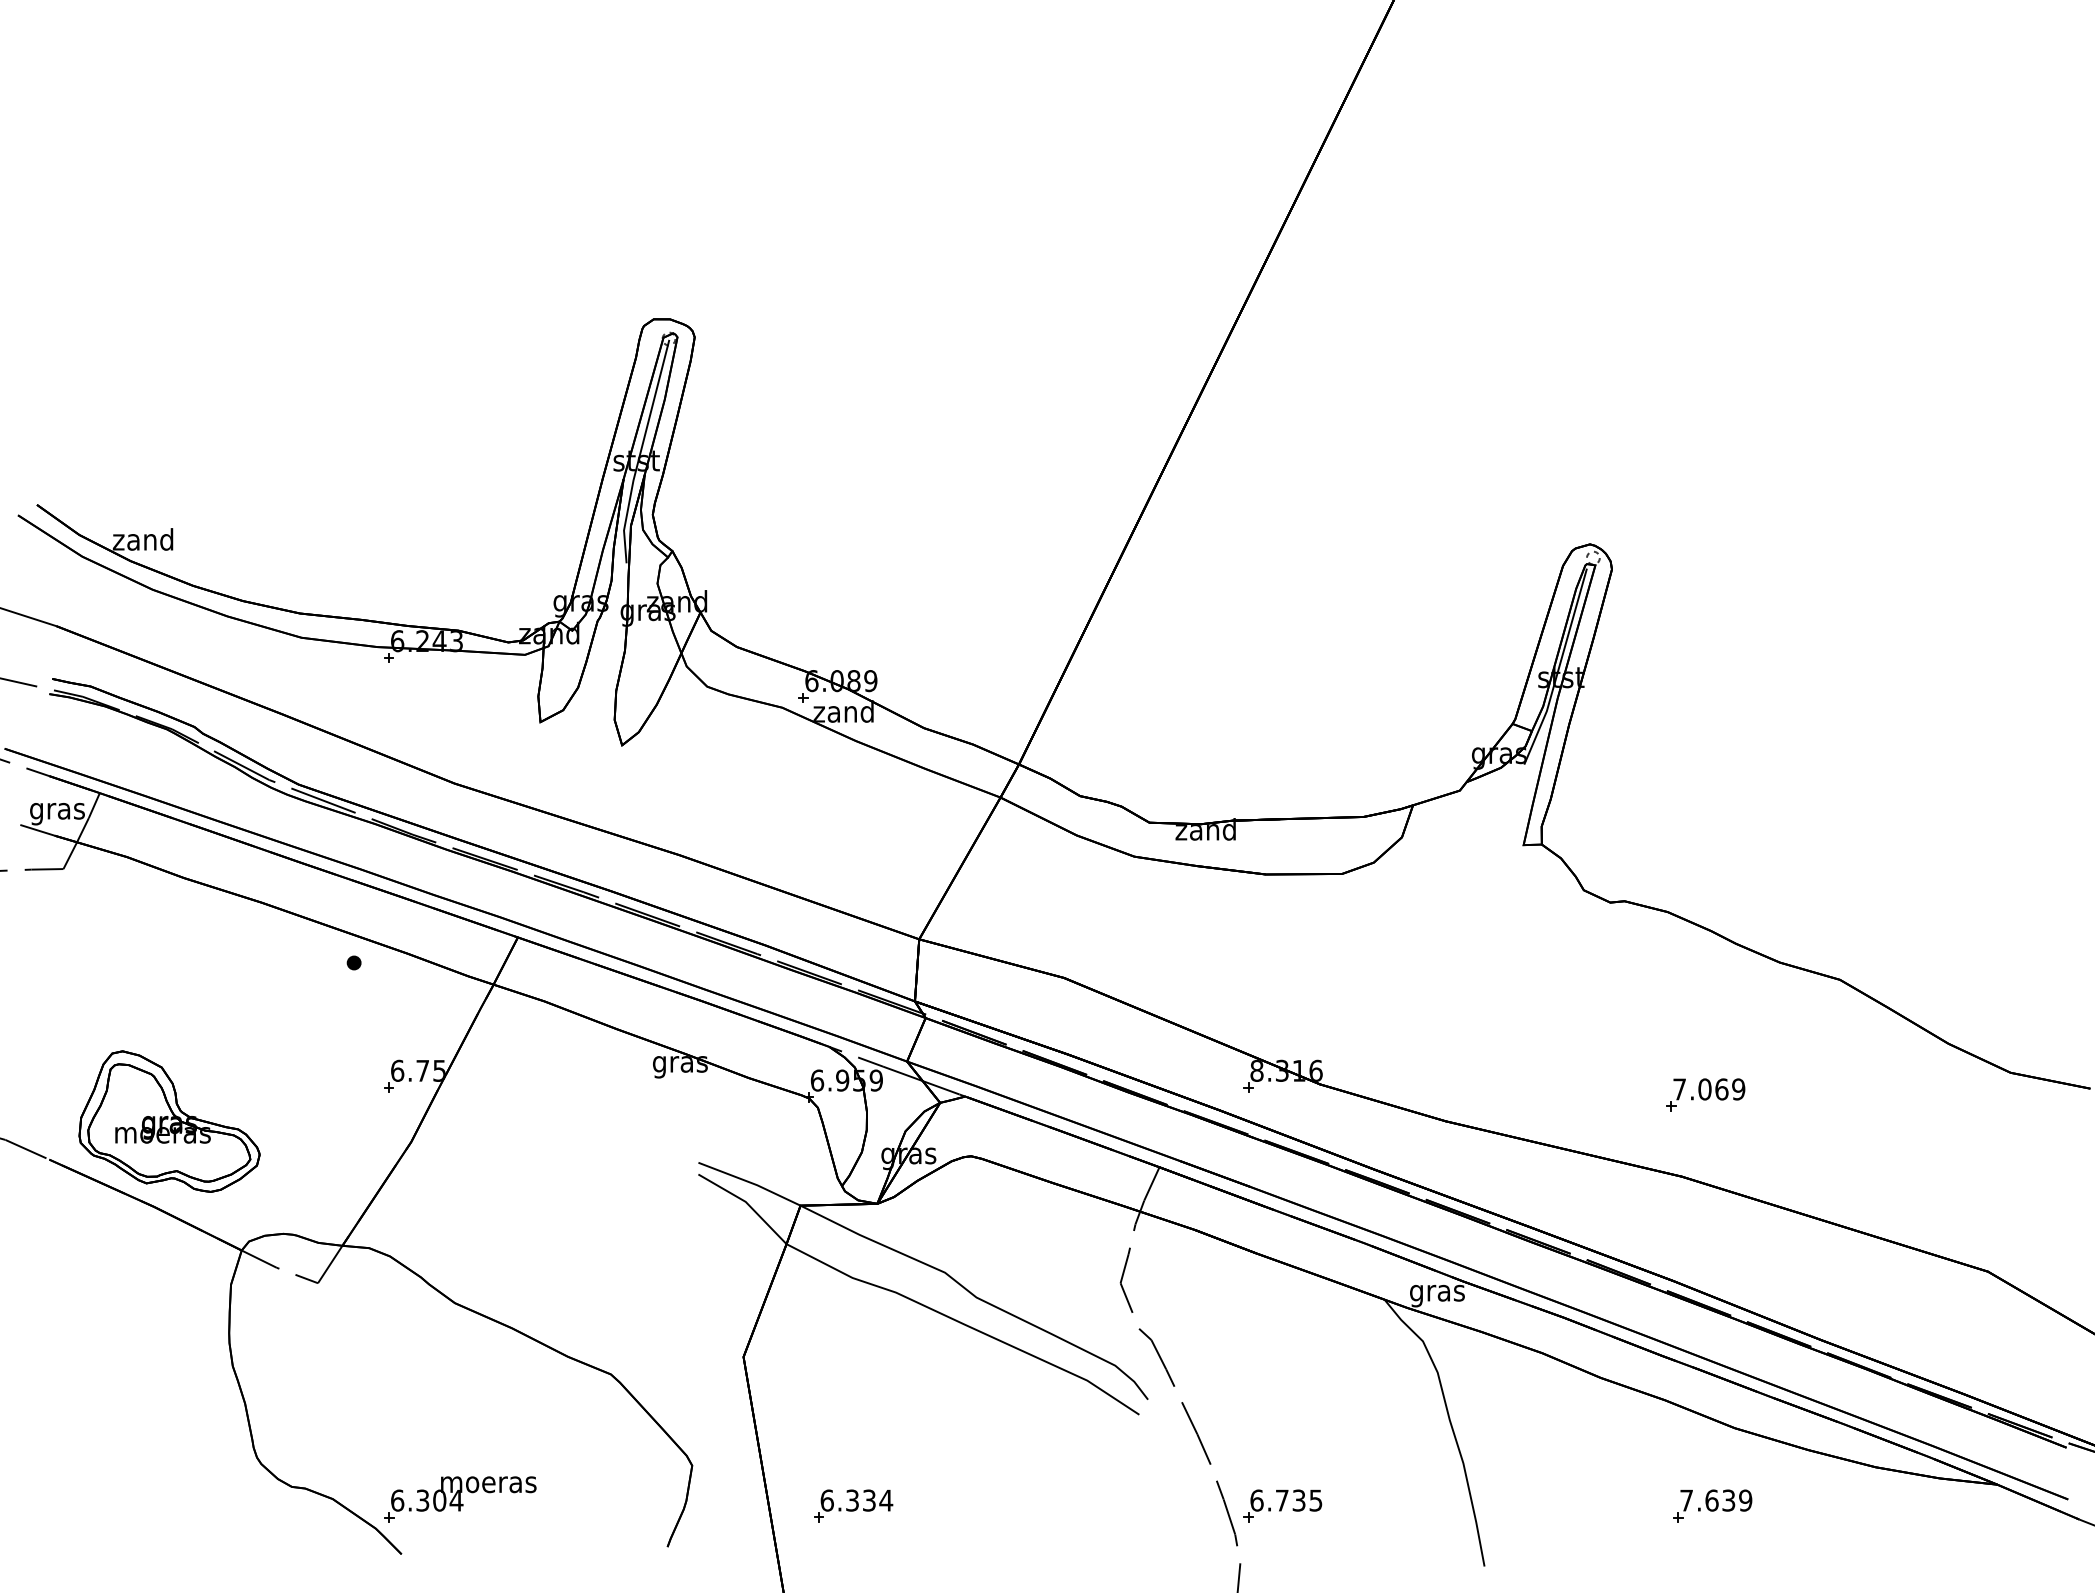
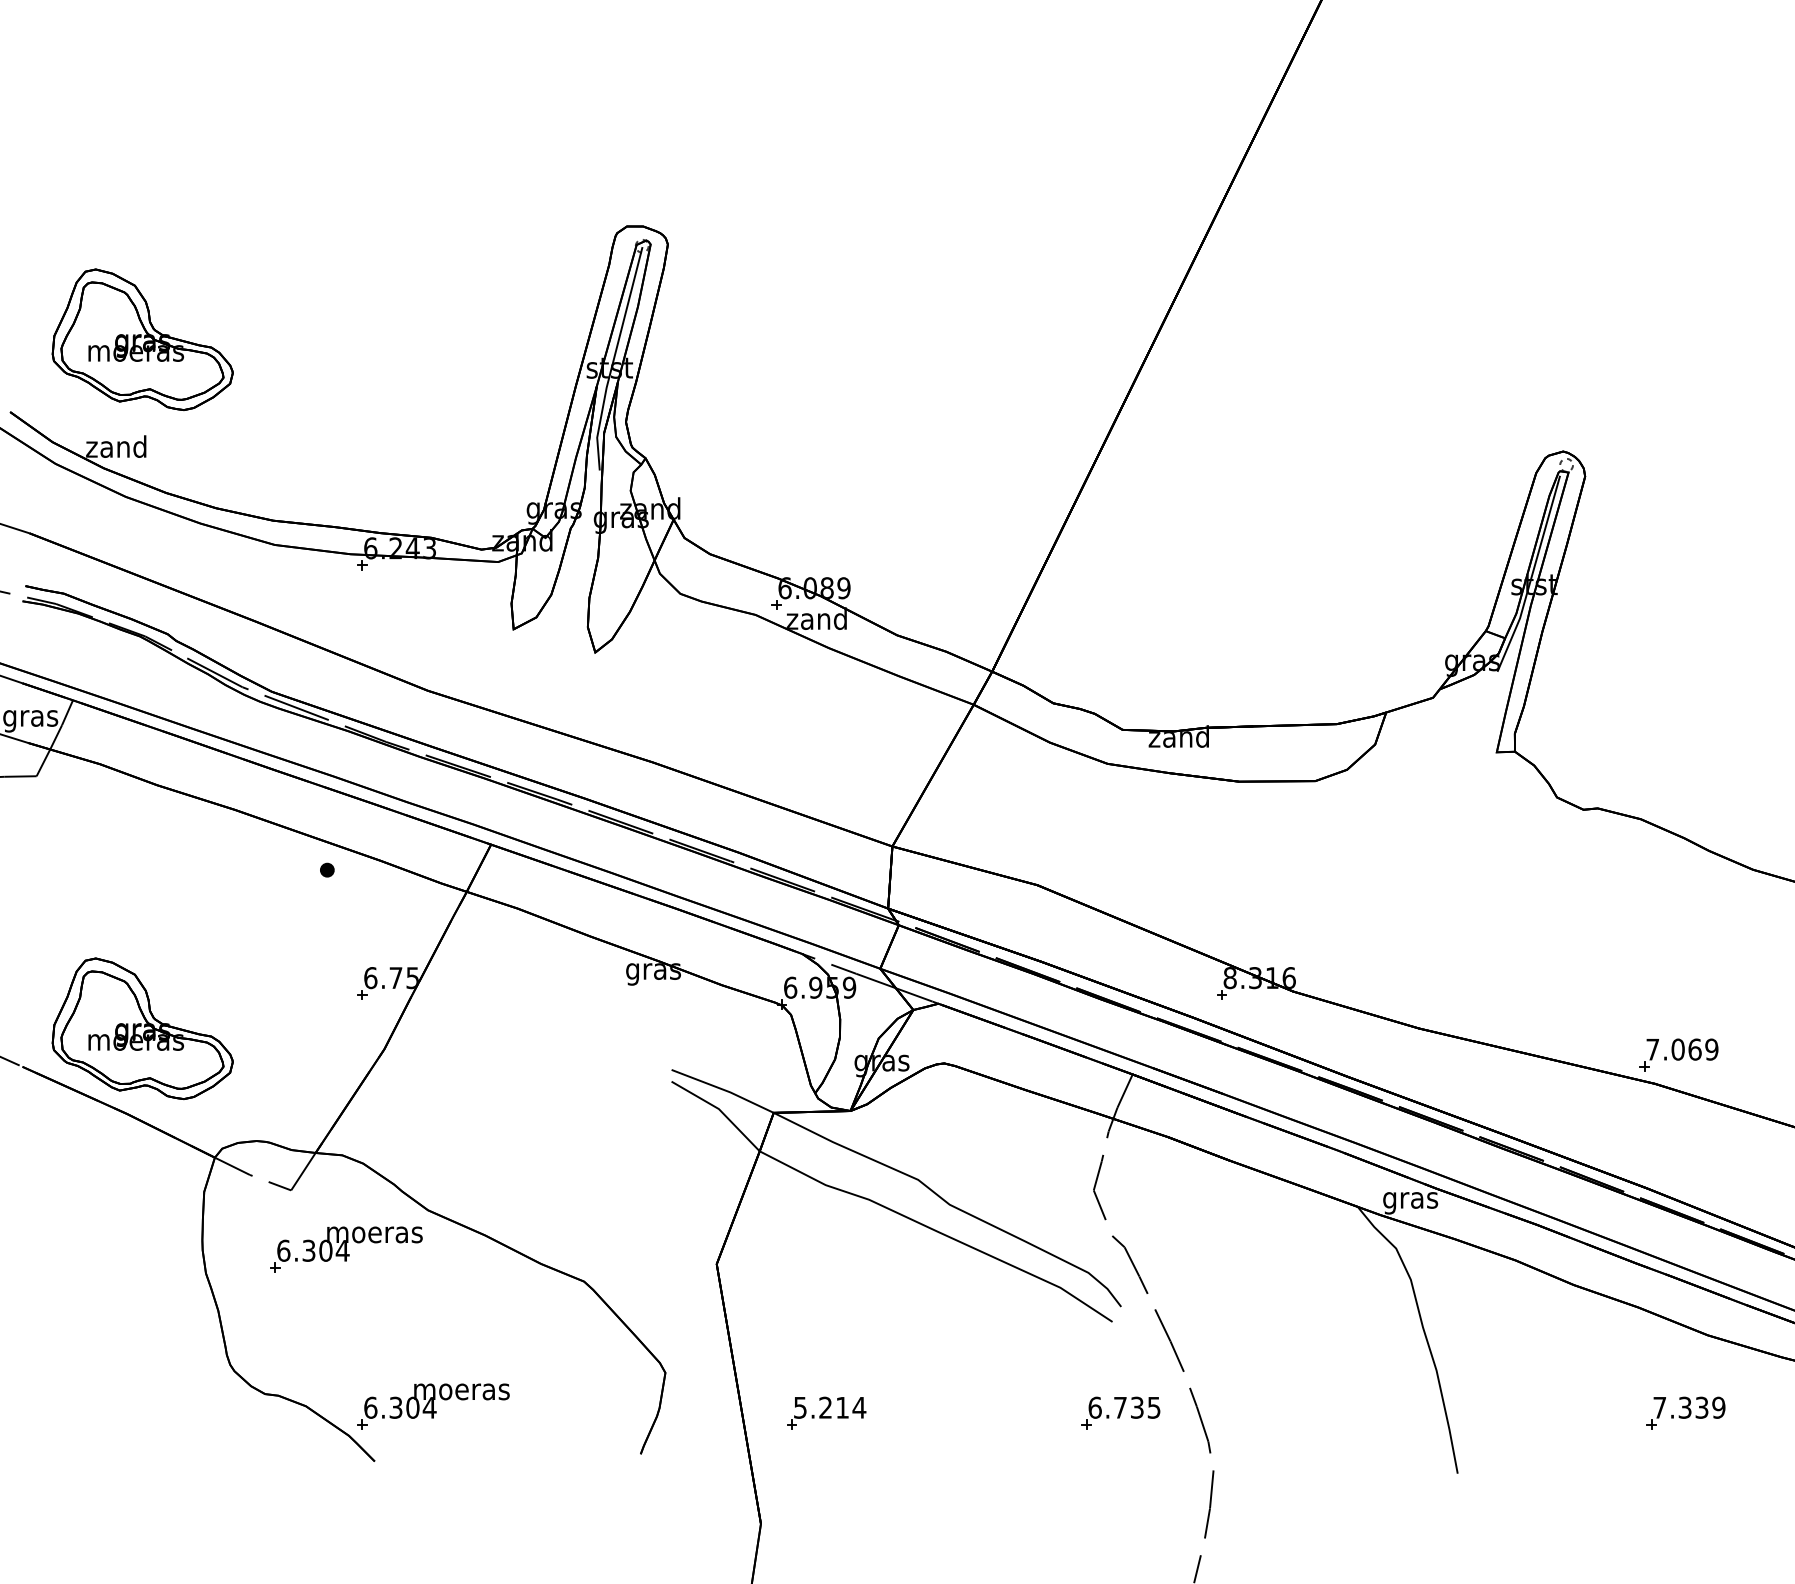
part: (169, 432) -> (142, 339), added
part: (1705, 1094) -> (1678, 1054), moved
part: (373, 1342) -> (346, 1249), added
text: (847, 1500) -> (820, 1407), 6.334 -> 5.214
text: (1711, 1500) -> (1684, 1407), 7.639 -> 7.339
part: (1282, 1505) -> (1120, 1412), moved

